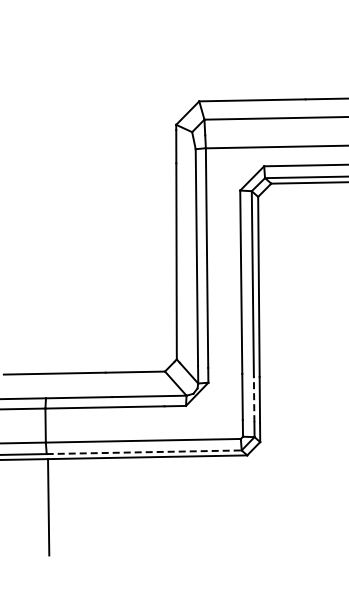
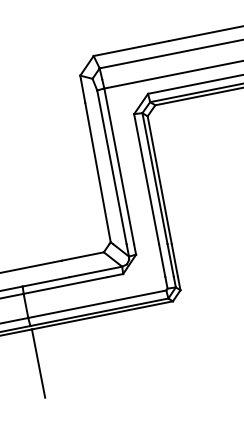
line: (254, 398) -> (170, 260), dashed -> solid
line: (144, 452) -> (99, 312), dashed -> solid

